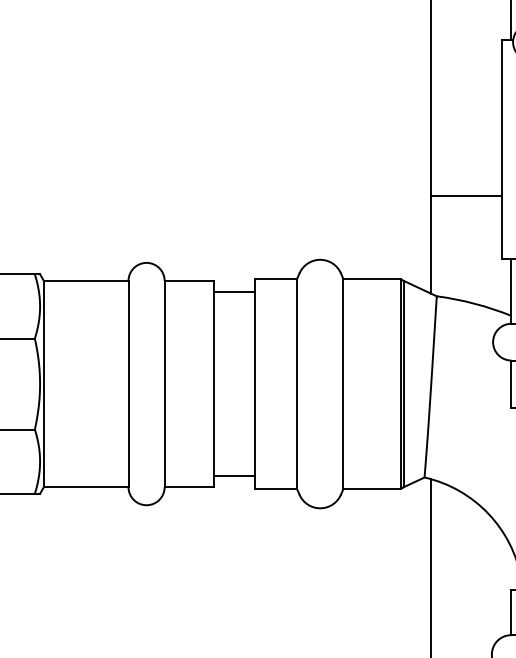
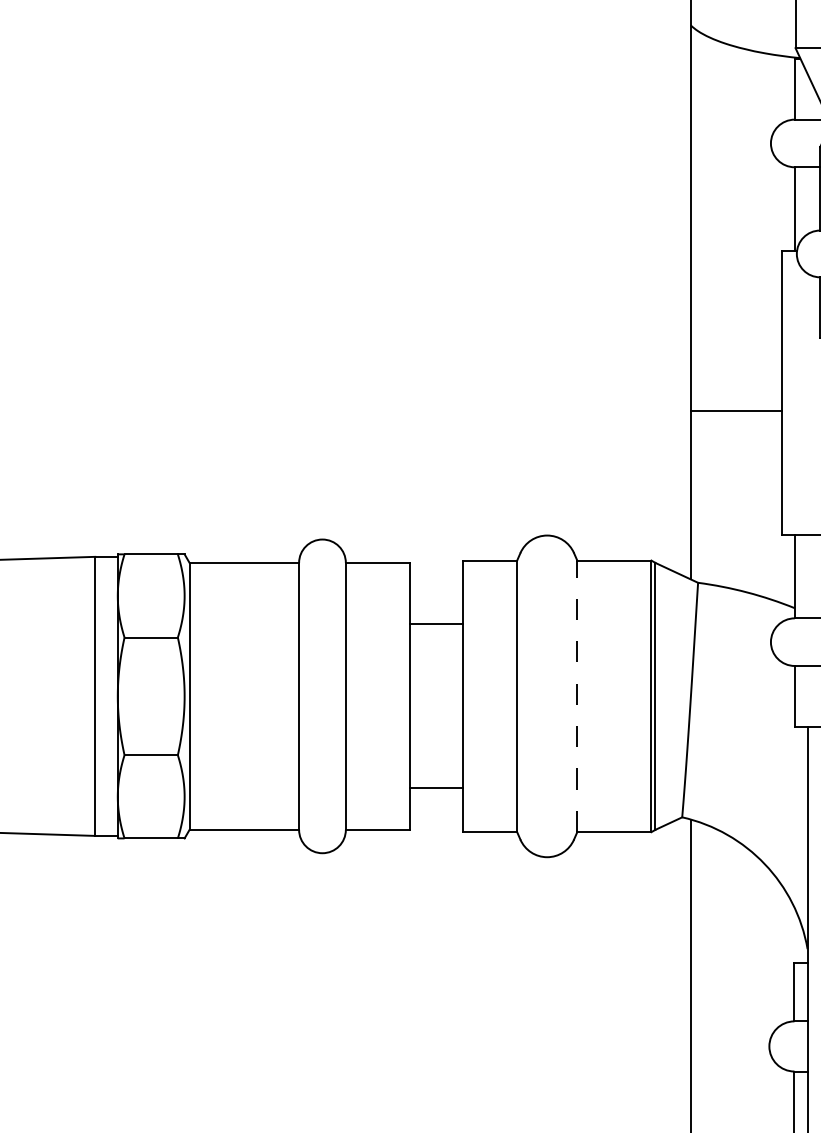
line: (466, 195) -> (736, 410), moved
line: (234, 292) -> (436, 624), moved
line: (343, 384) -> (577, 696), solid -> dashed
line: (234, 476) -> (436, 787), moved

